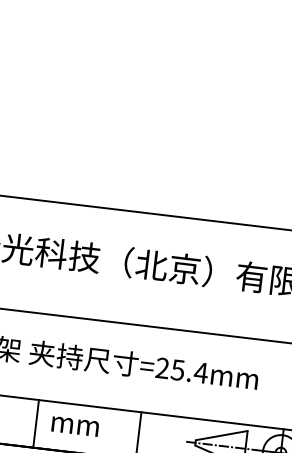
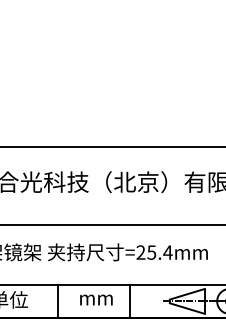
text: (75, 425) -> (96, 299), moved

